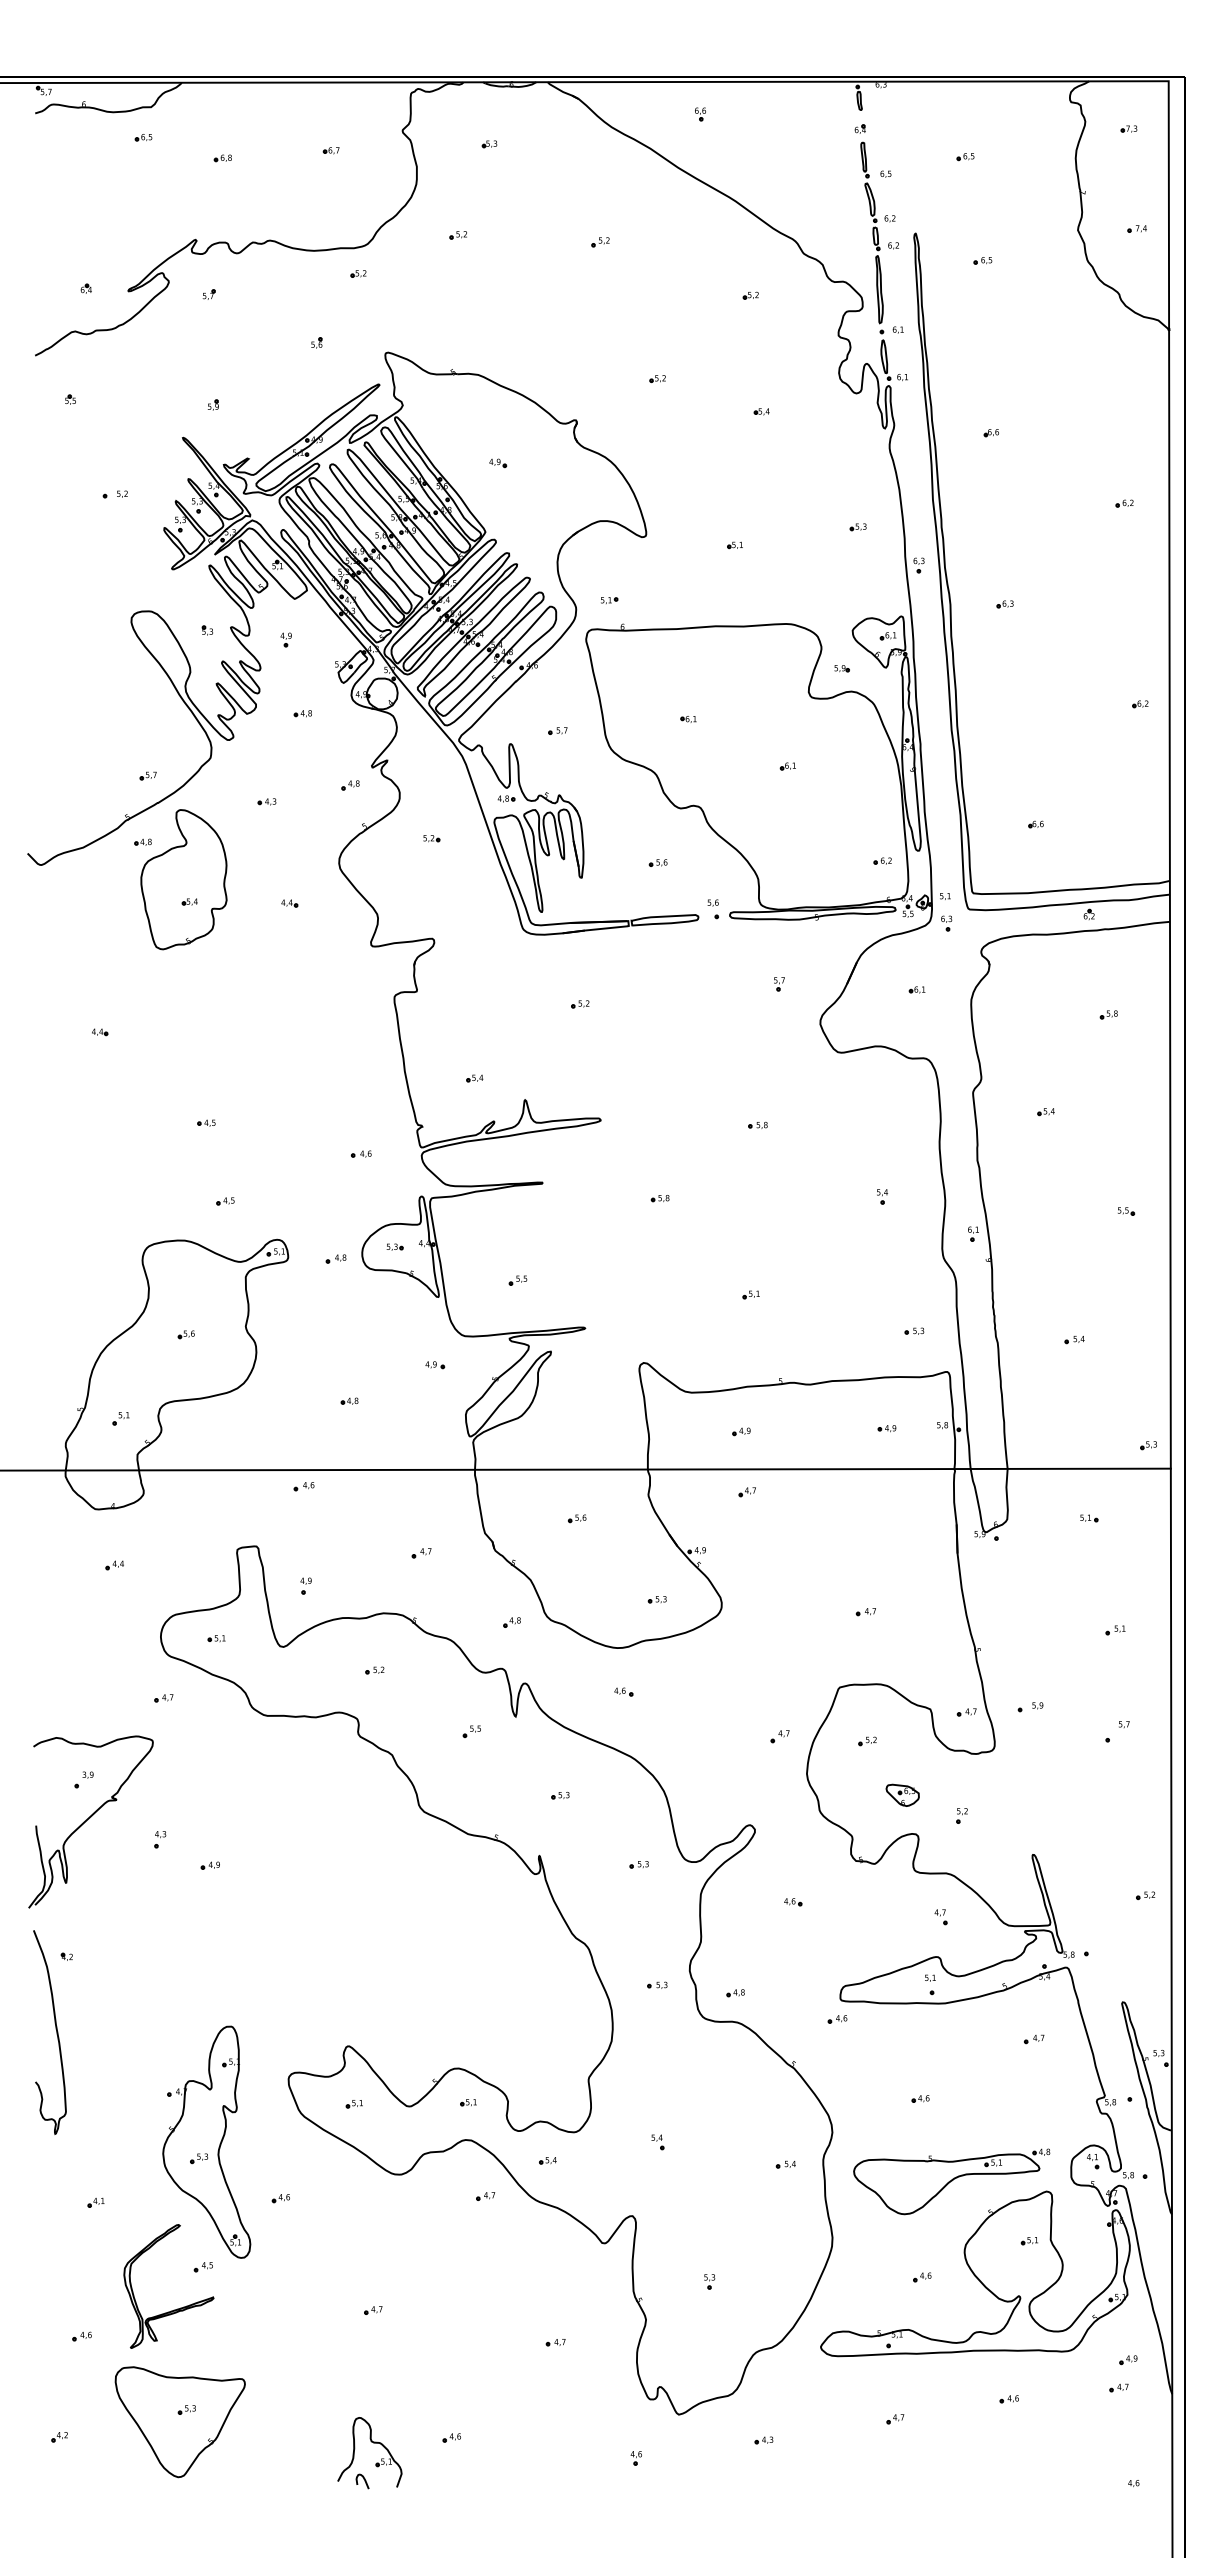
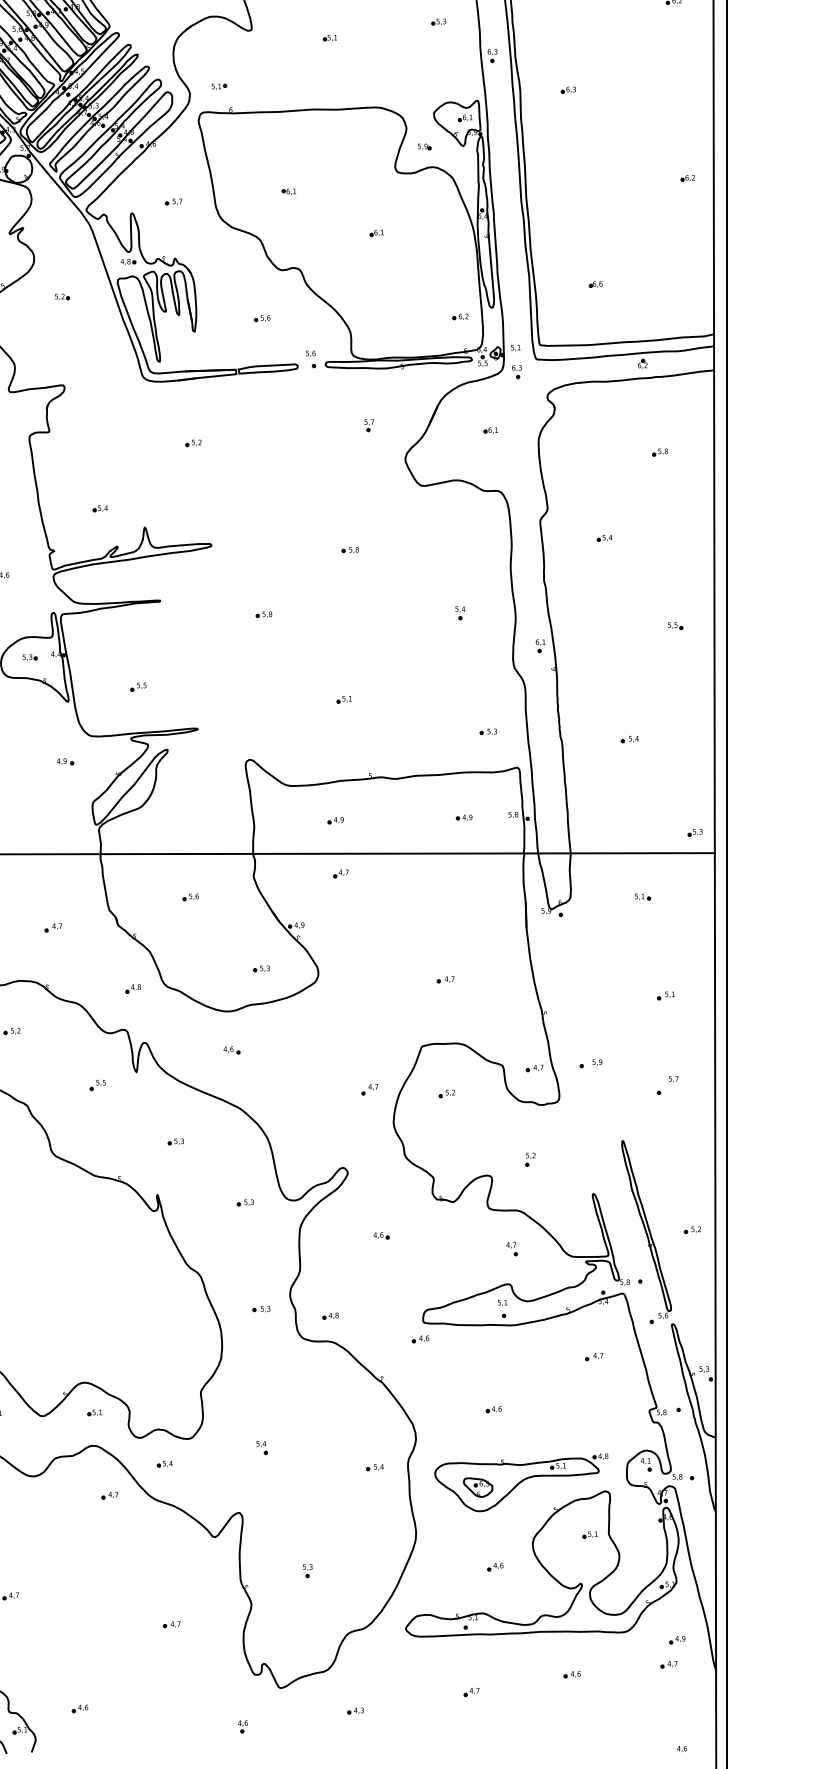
part: (902, 1794) -> (477, 1486), moved
part: (1093, 1897) -> (646, 1231), added

